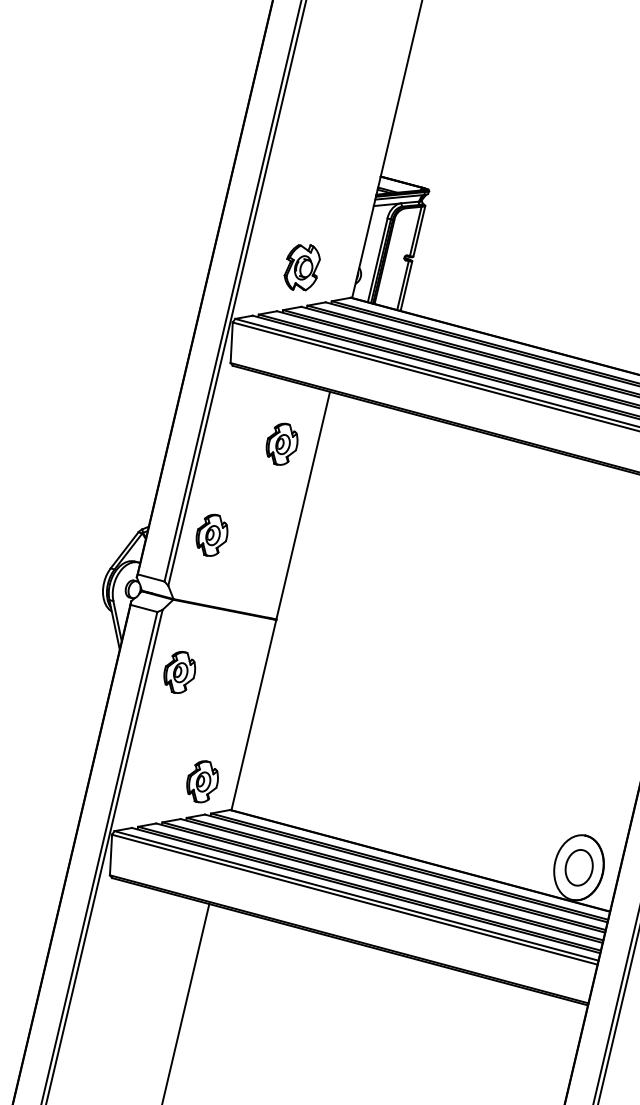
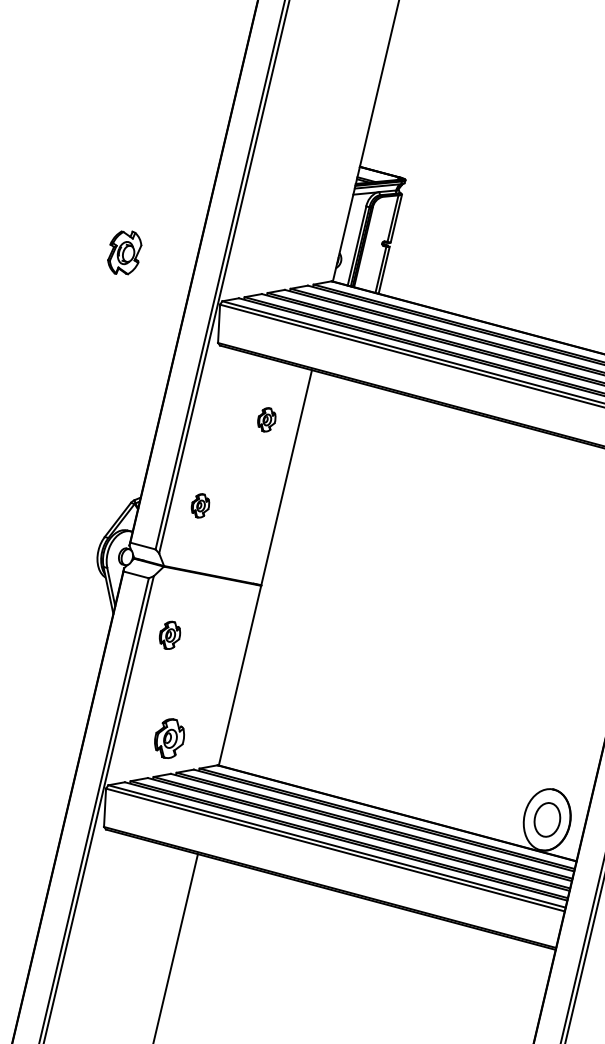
part: (302, 267) -> (124, 252), moved
part: (281, 444) -> (266, 419), size x0.6
part: (212, 535) -> (200, 505), size x0.6
part: (179, 672) -> (169, 635), size x0.7
part: (202, 781) -> (169, 738), moved

